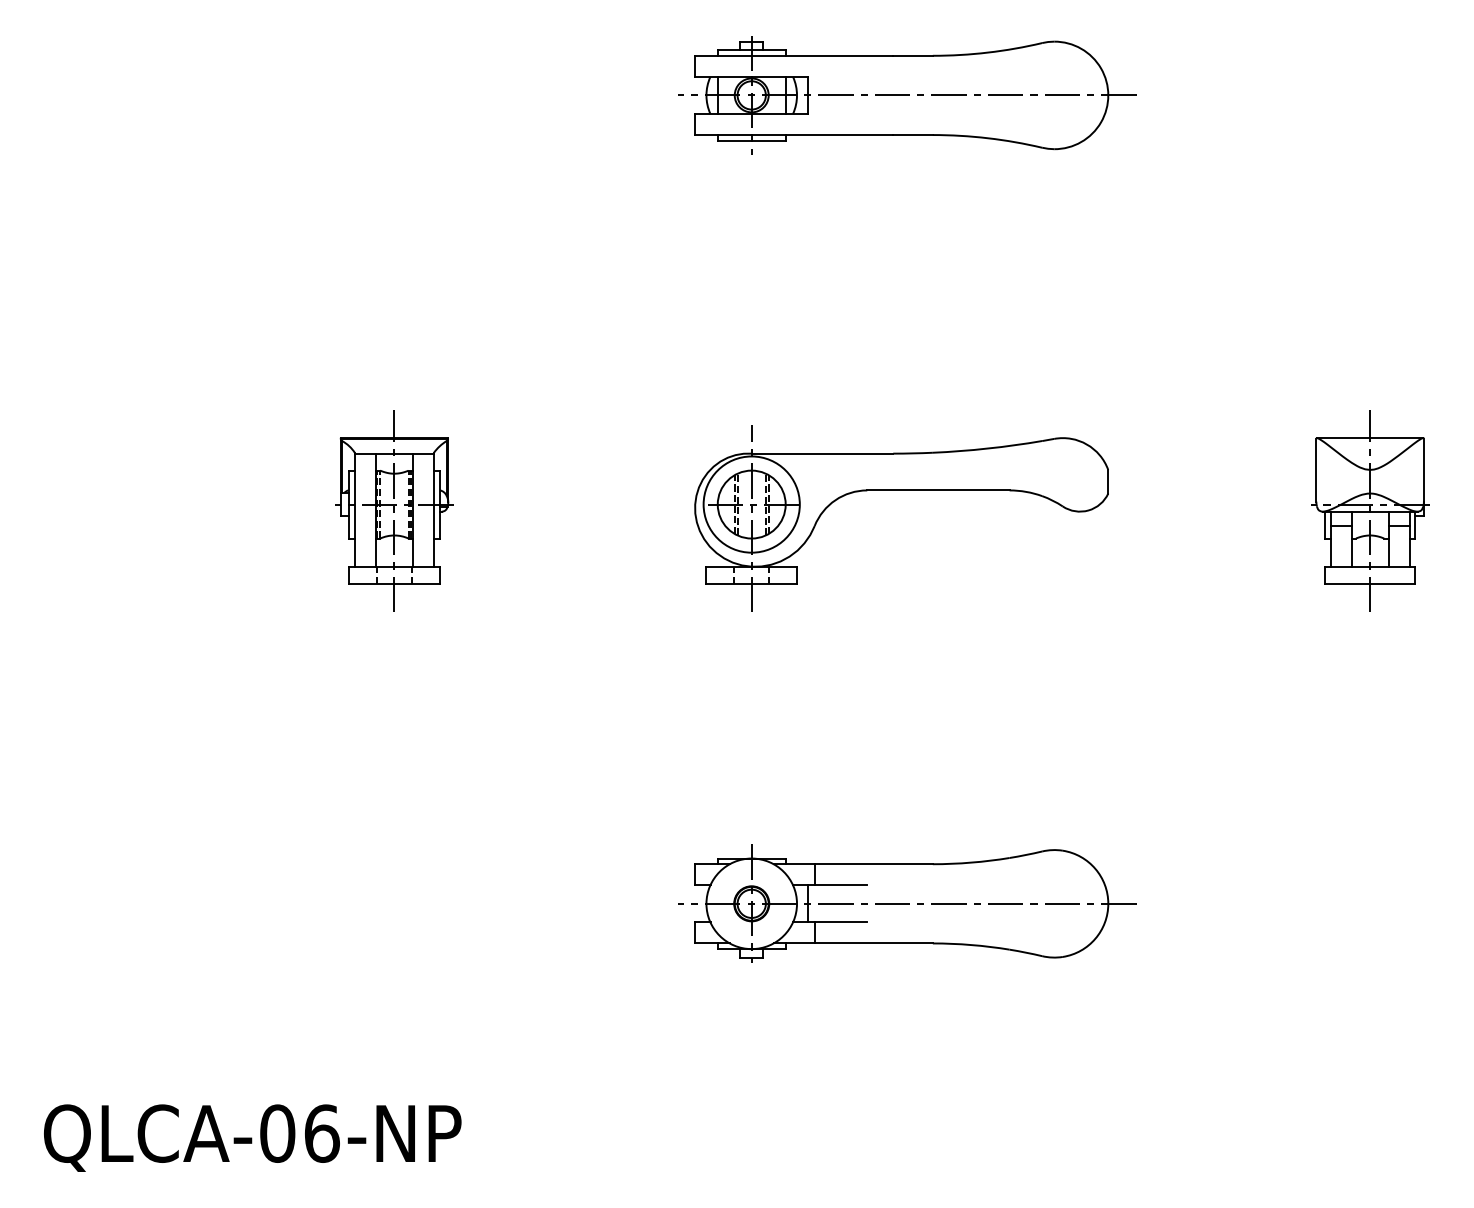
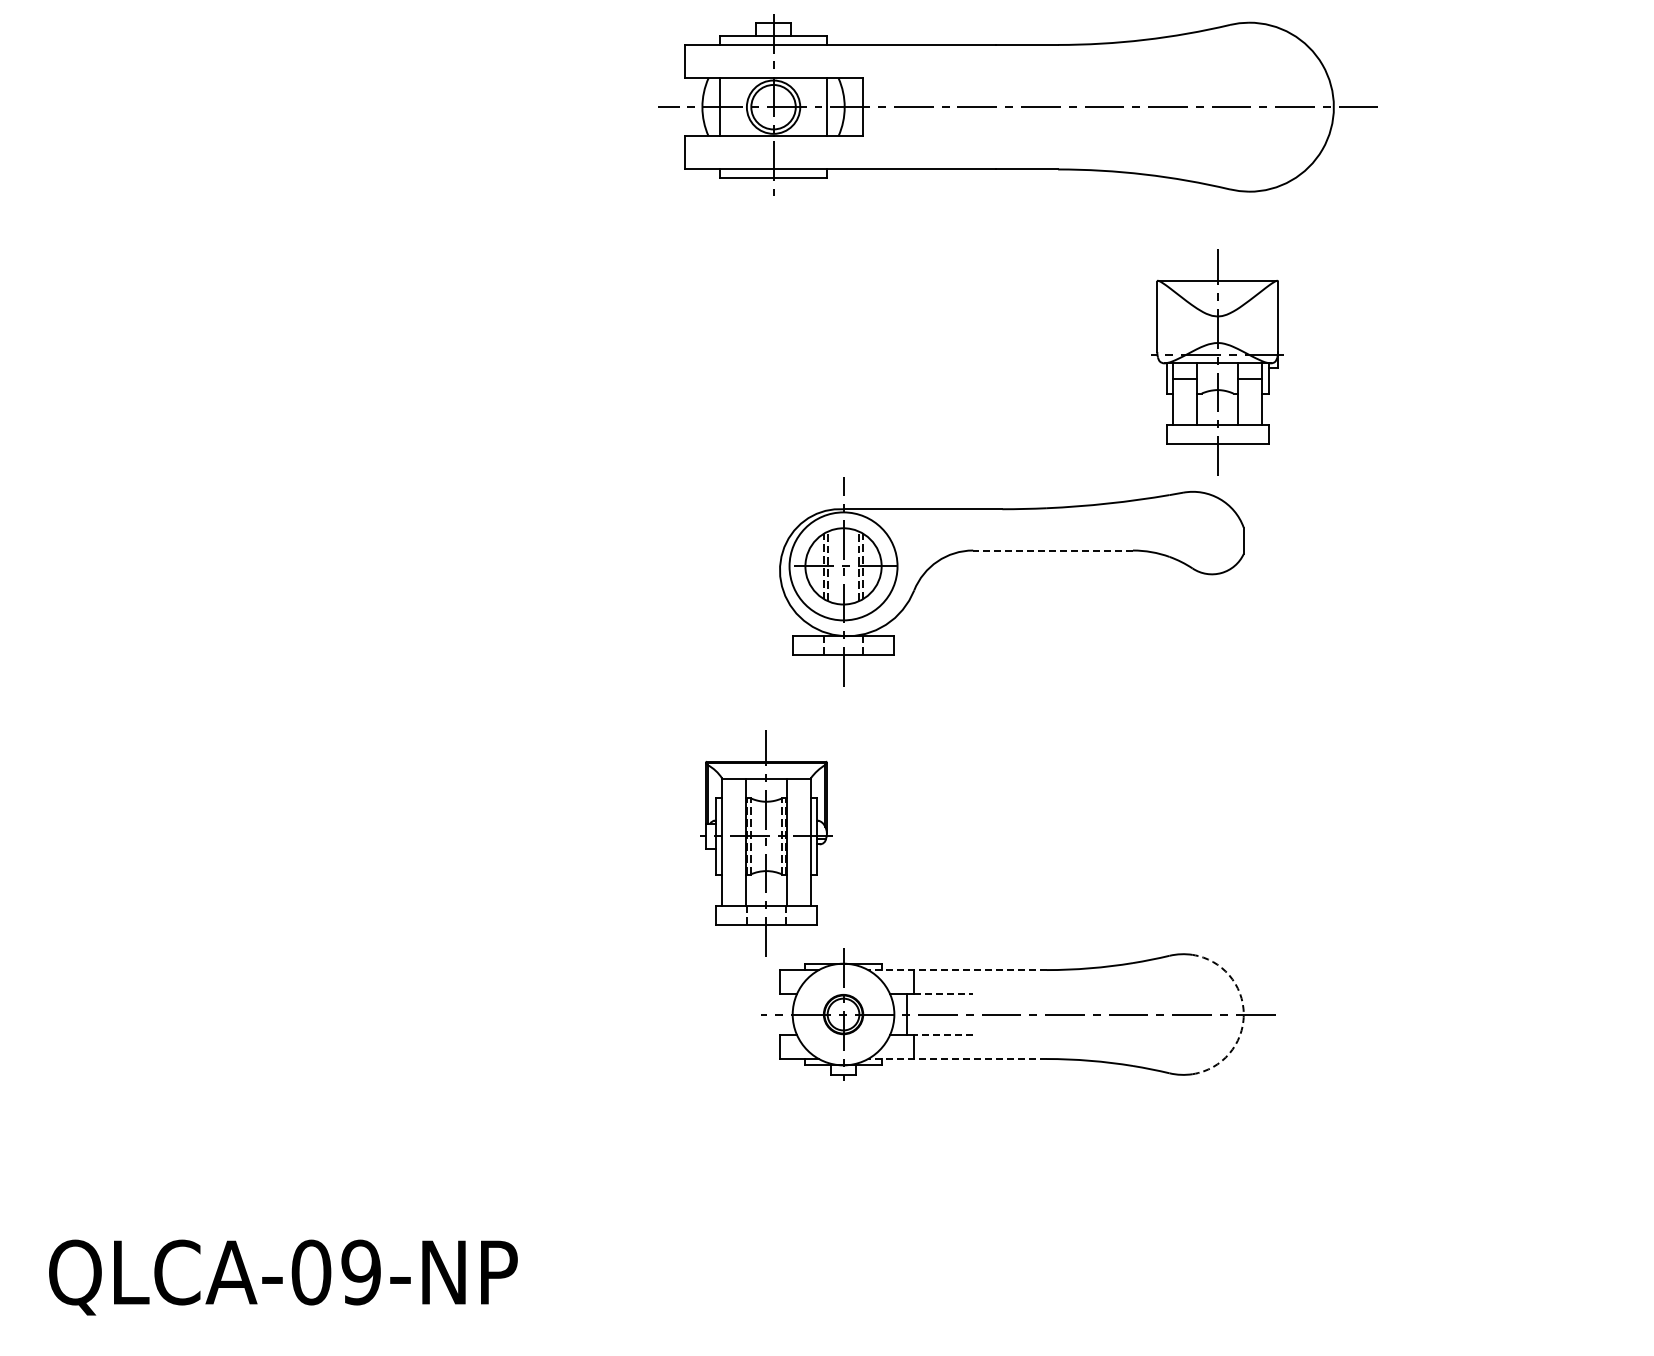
part: (907, 94) -> (1018, 106), size x1.4
line: (938, 490) -> (1053, 550), solid -> dashed
part: (394, 510) -> (766, 843), moved
part: (1369, 510) -> (1217, 362), moved
line: (852, 864) -> (956, 970), solid -> dashed
line: (841, 885) -> (944, 993), solid -> dashed
arc: (1108, 903) -> (1243, 1014), solid -> dashed
line: (840, 922) -> (943, 1035), solid -> dashed
line: (852, 943) -> (956, 1059), solid -> dashed
text: (322, 1133) -> (361, 1272), QLCA-06-NP -> QLCA-09-NP

